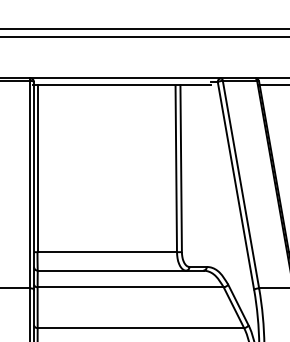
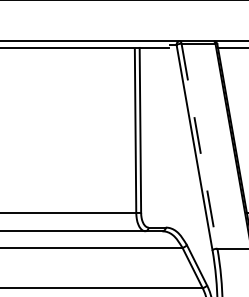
line: (241, 185) -> (200, 147), solid -> dashed

